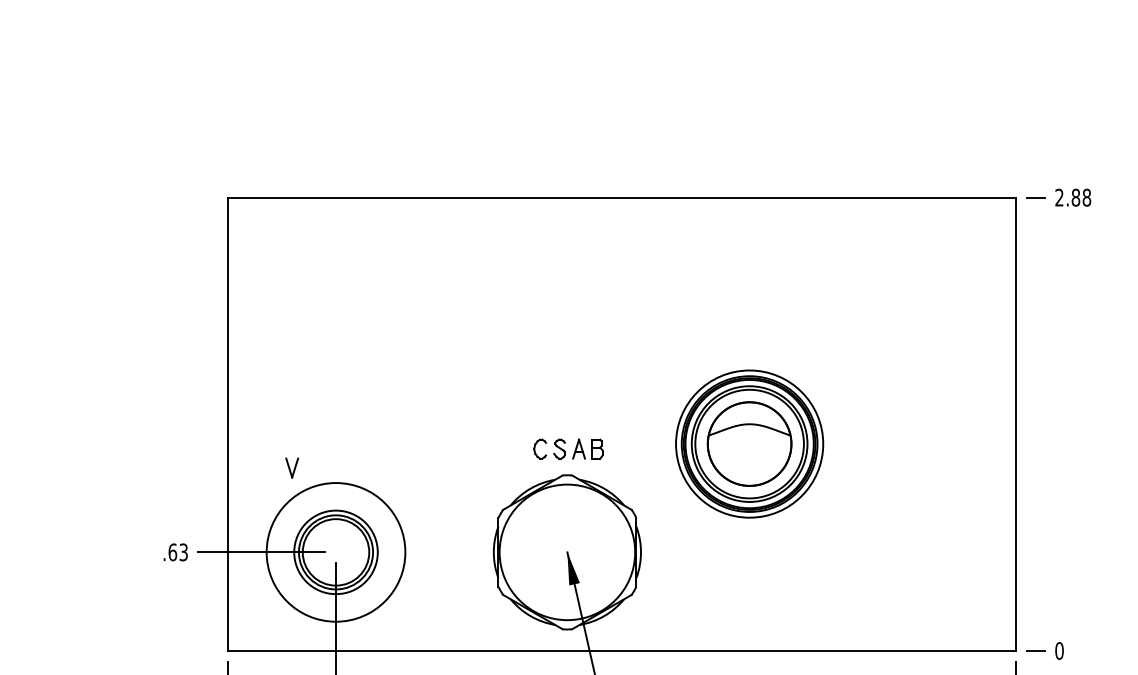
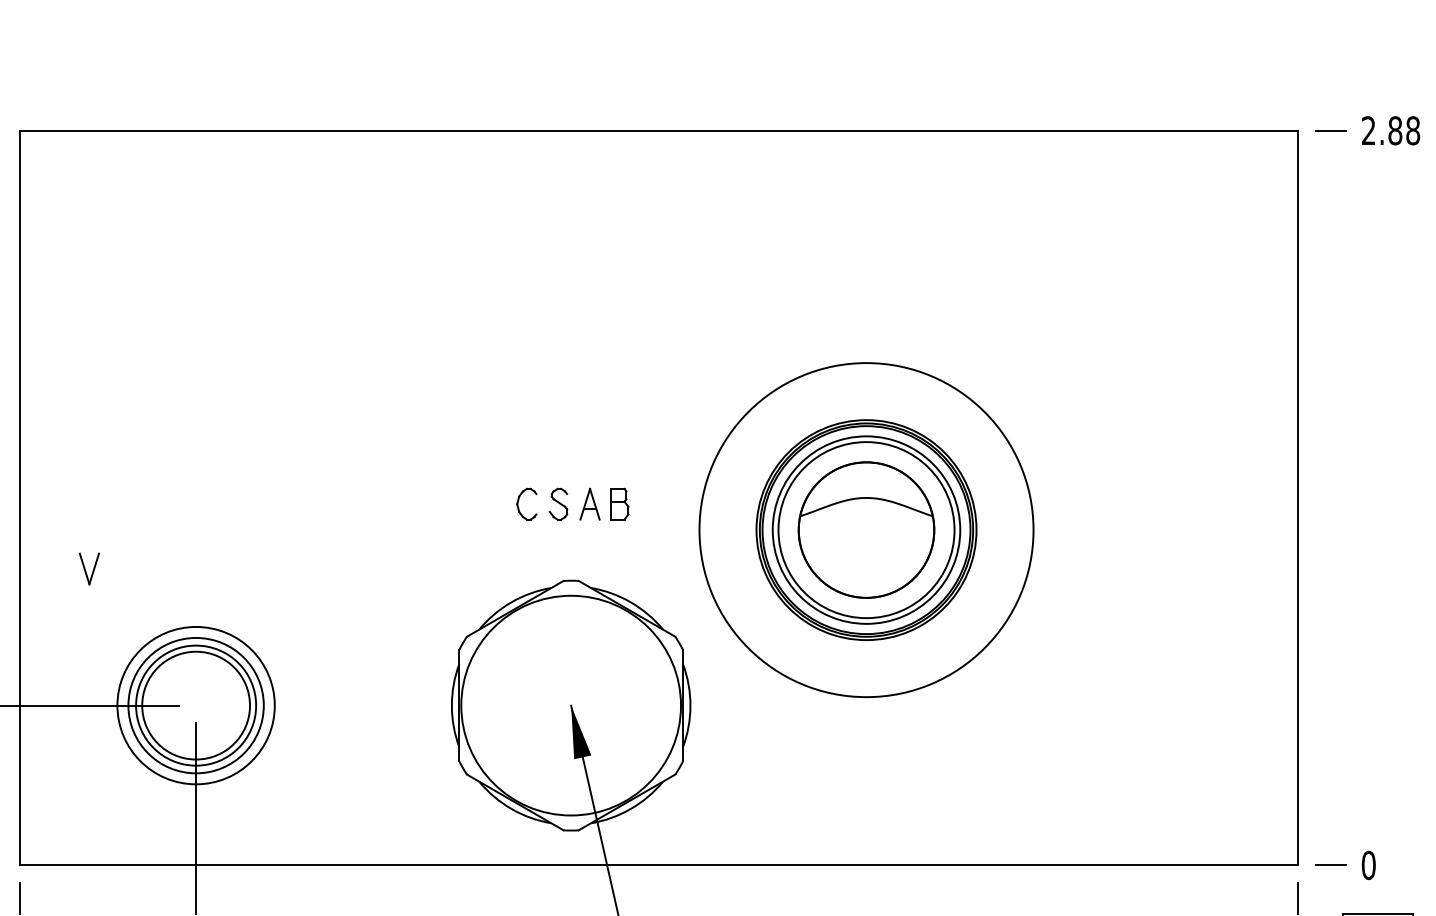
circle: (749, 443) -> (866, 529), size x1.4
part: (568, 448) -> (572, 503), moved
part: (292, 467) -> (89, 568), moved
circle: (335, 552) -> (195, 705), size x0.7

